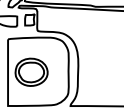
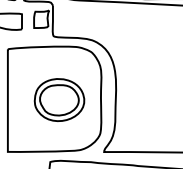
part: (31, 71) -> (59, 98), moved

